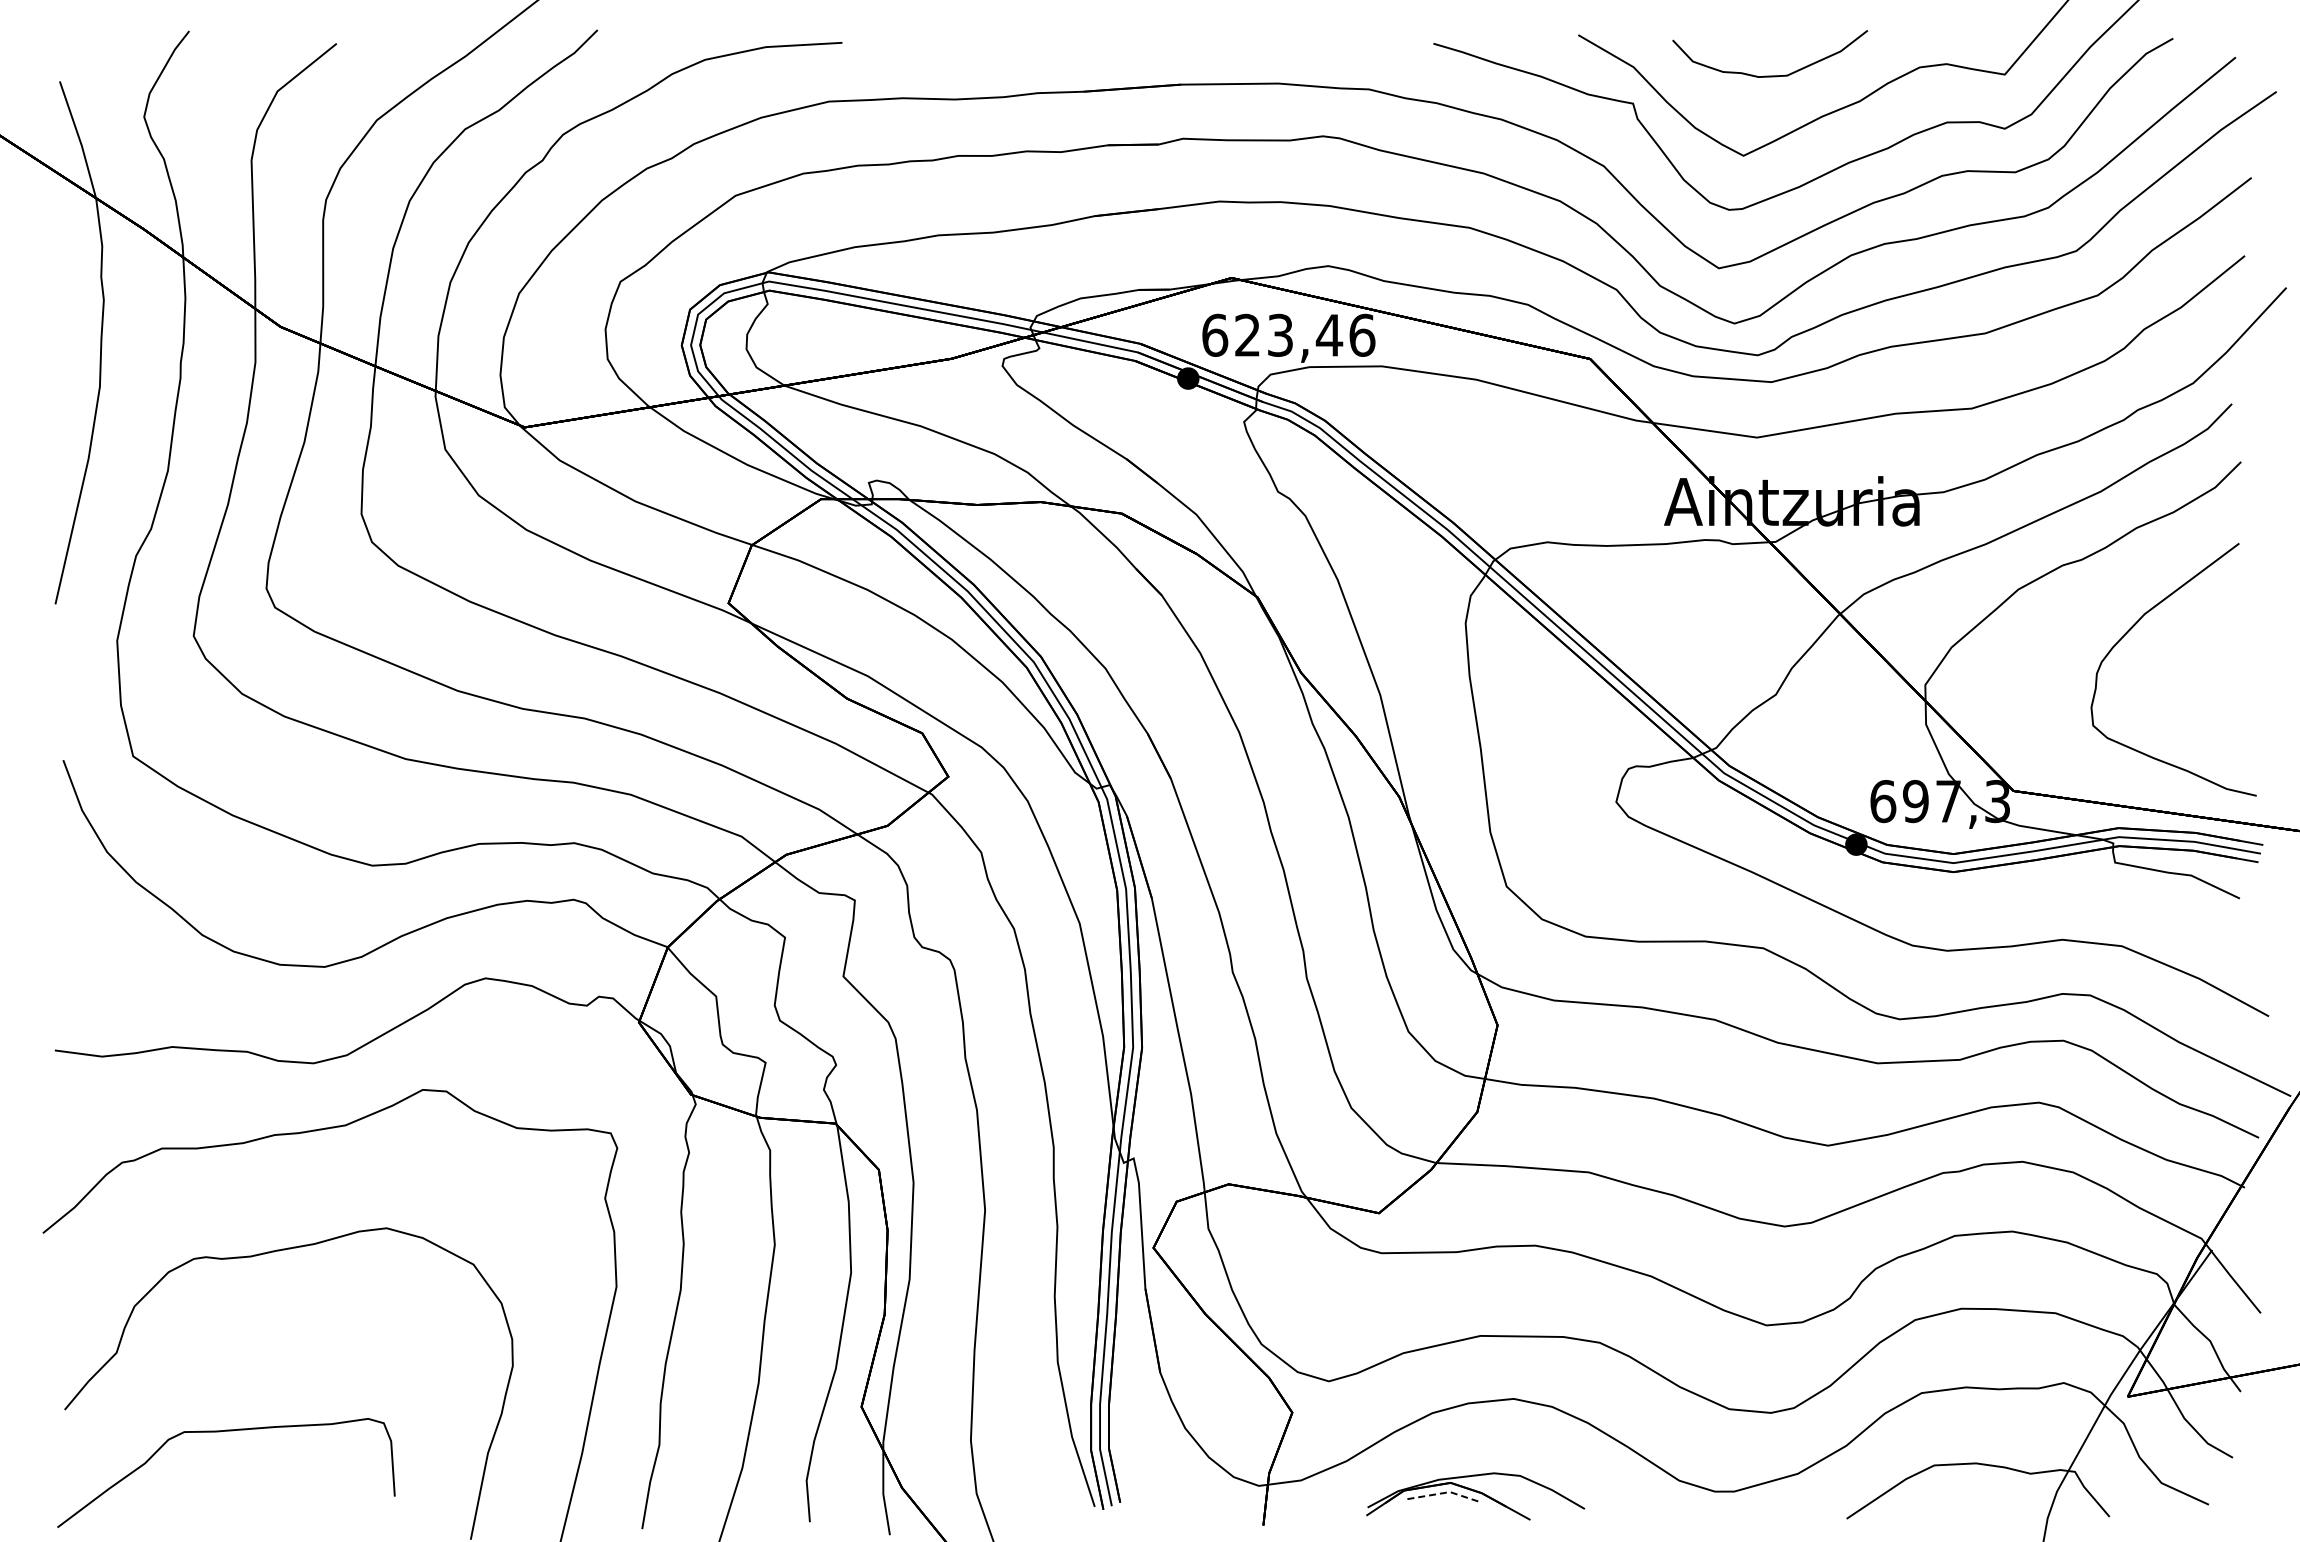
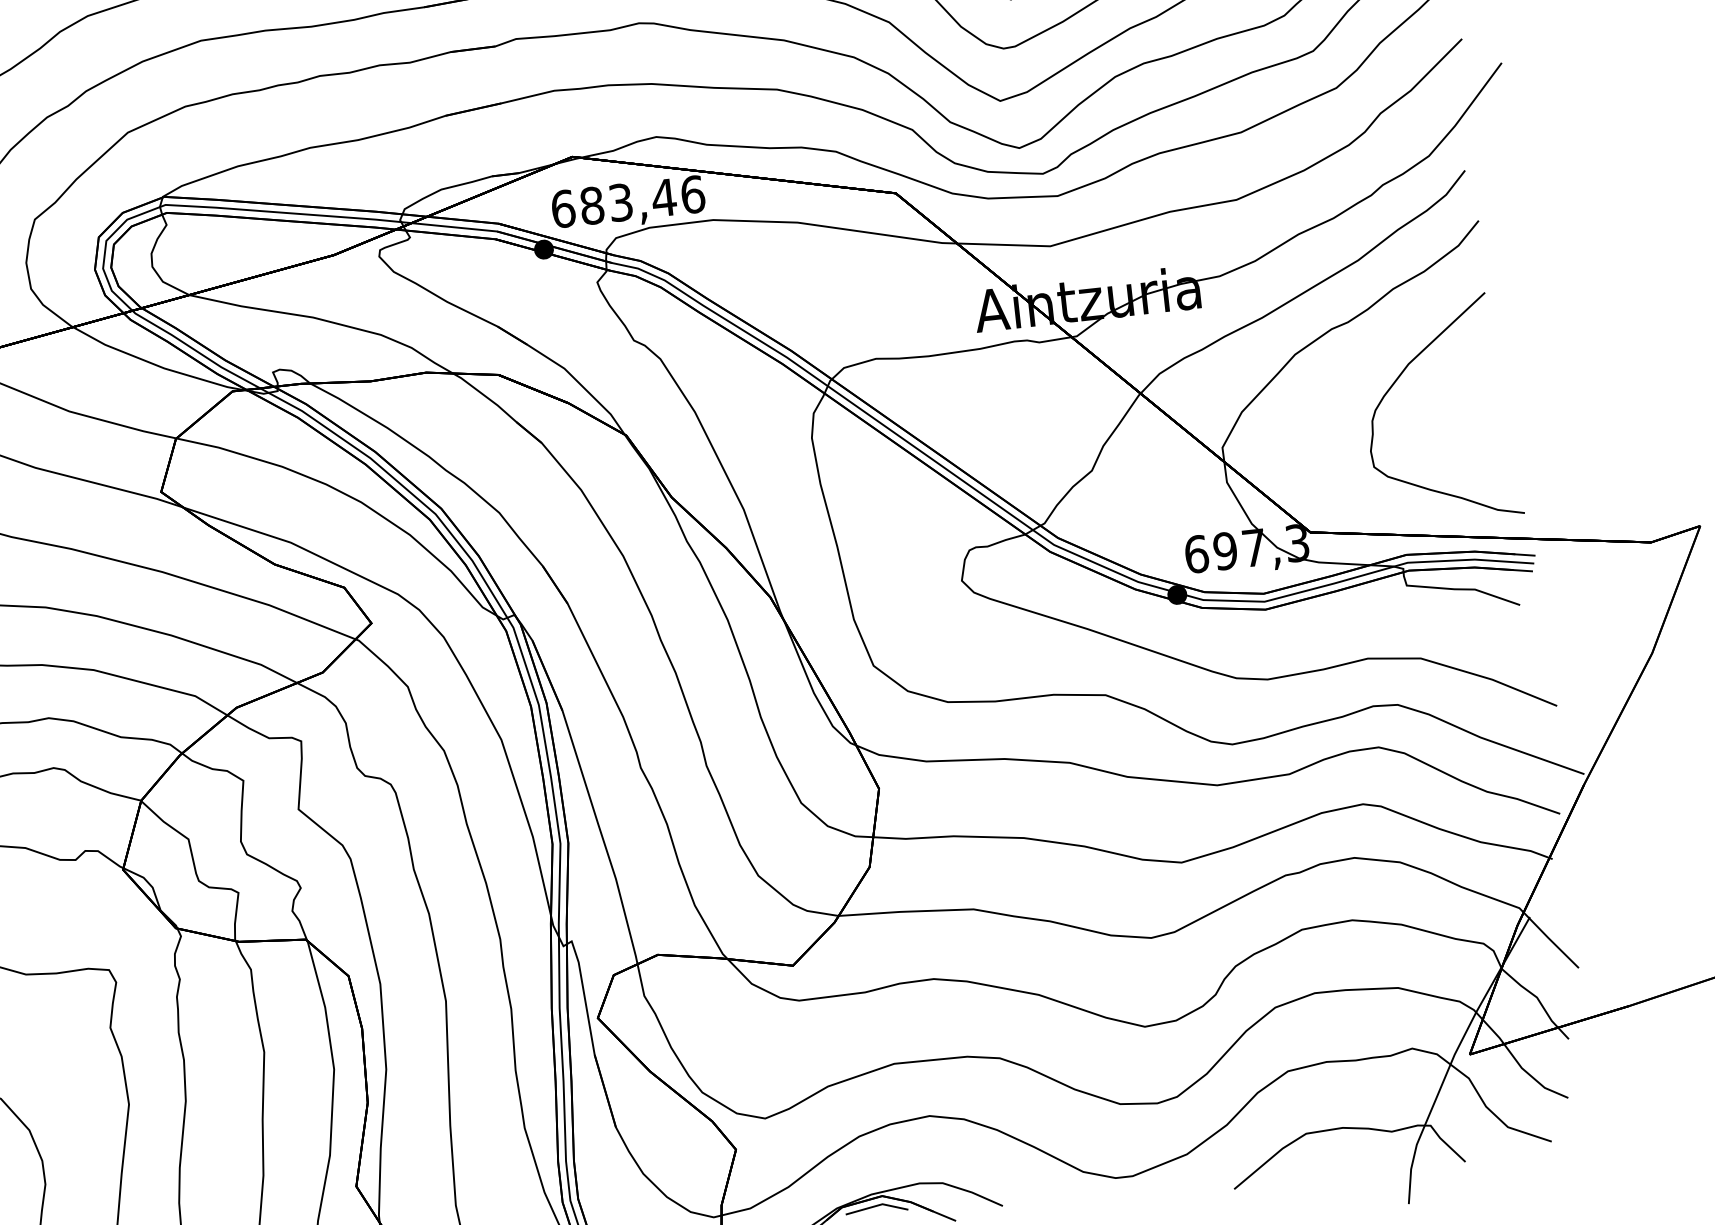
text: (1247, 334) -> (591, 205), 623,46 -> 683,46
line: (1444, 1493) -> (877, 1206), dashed -> solid

